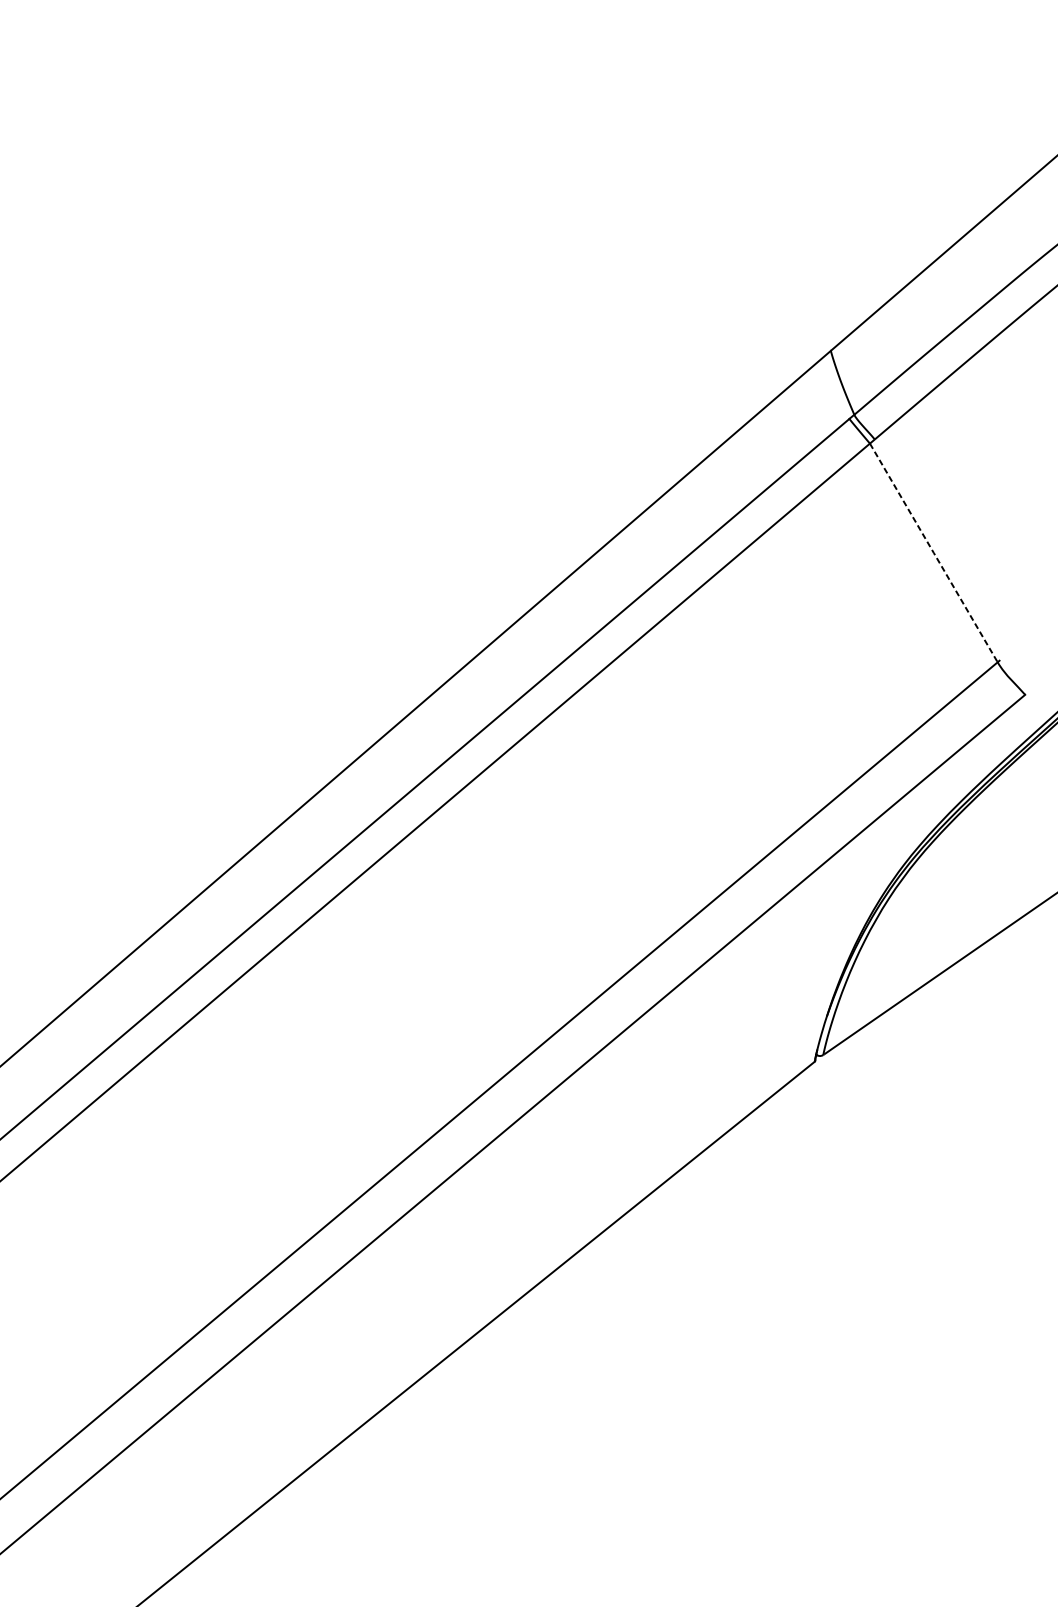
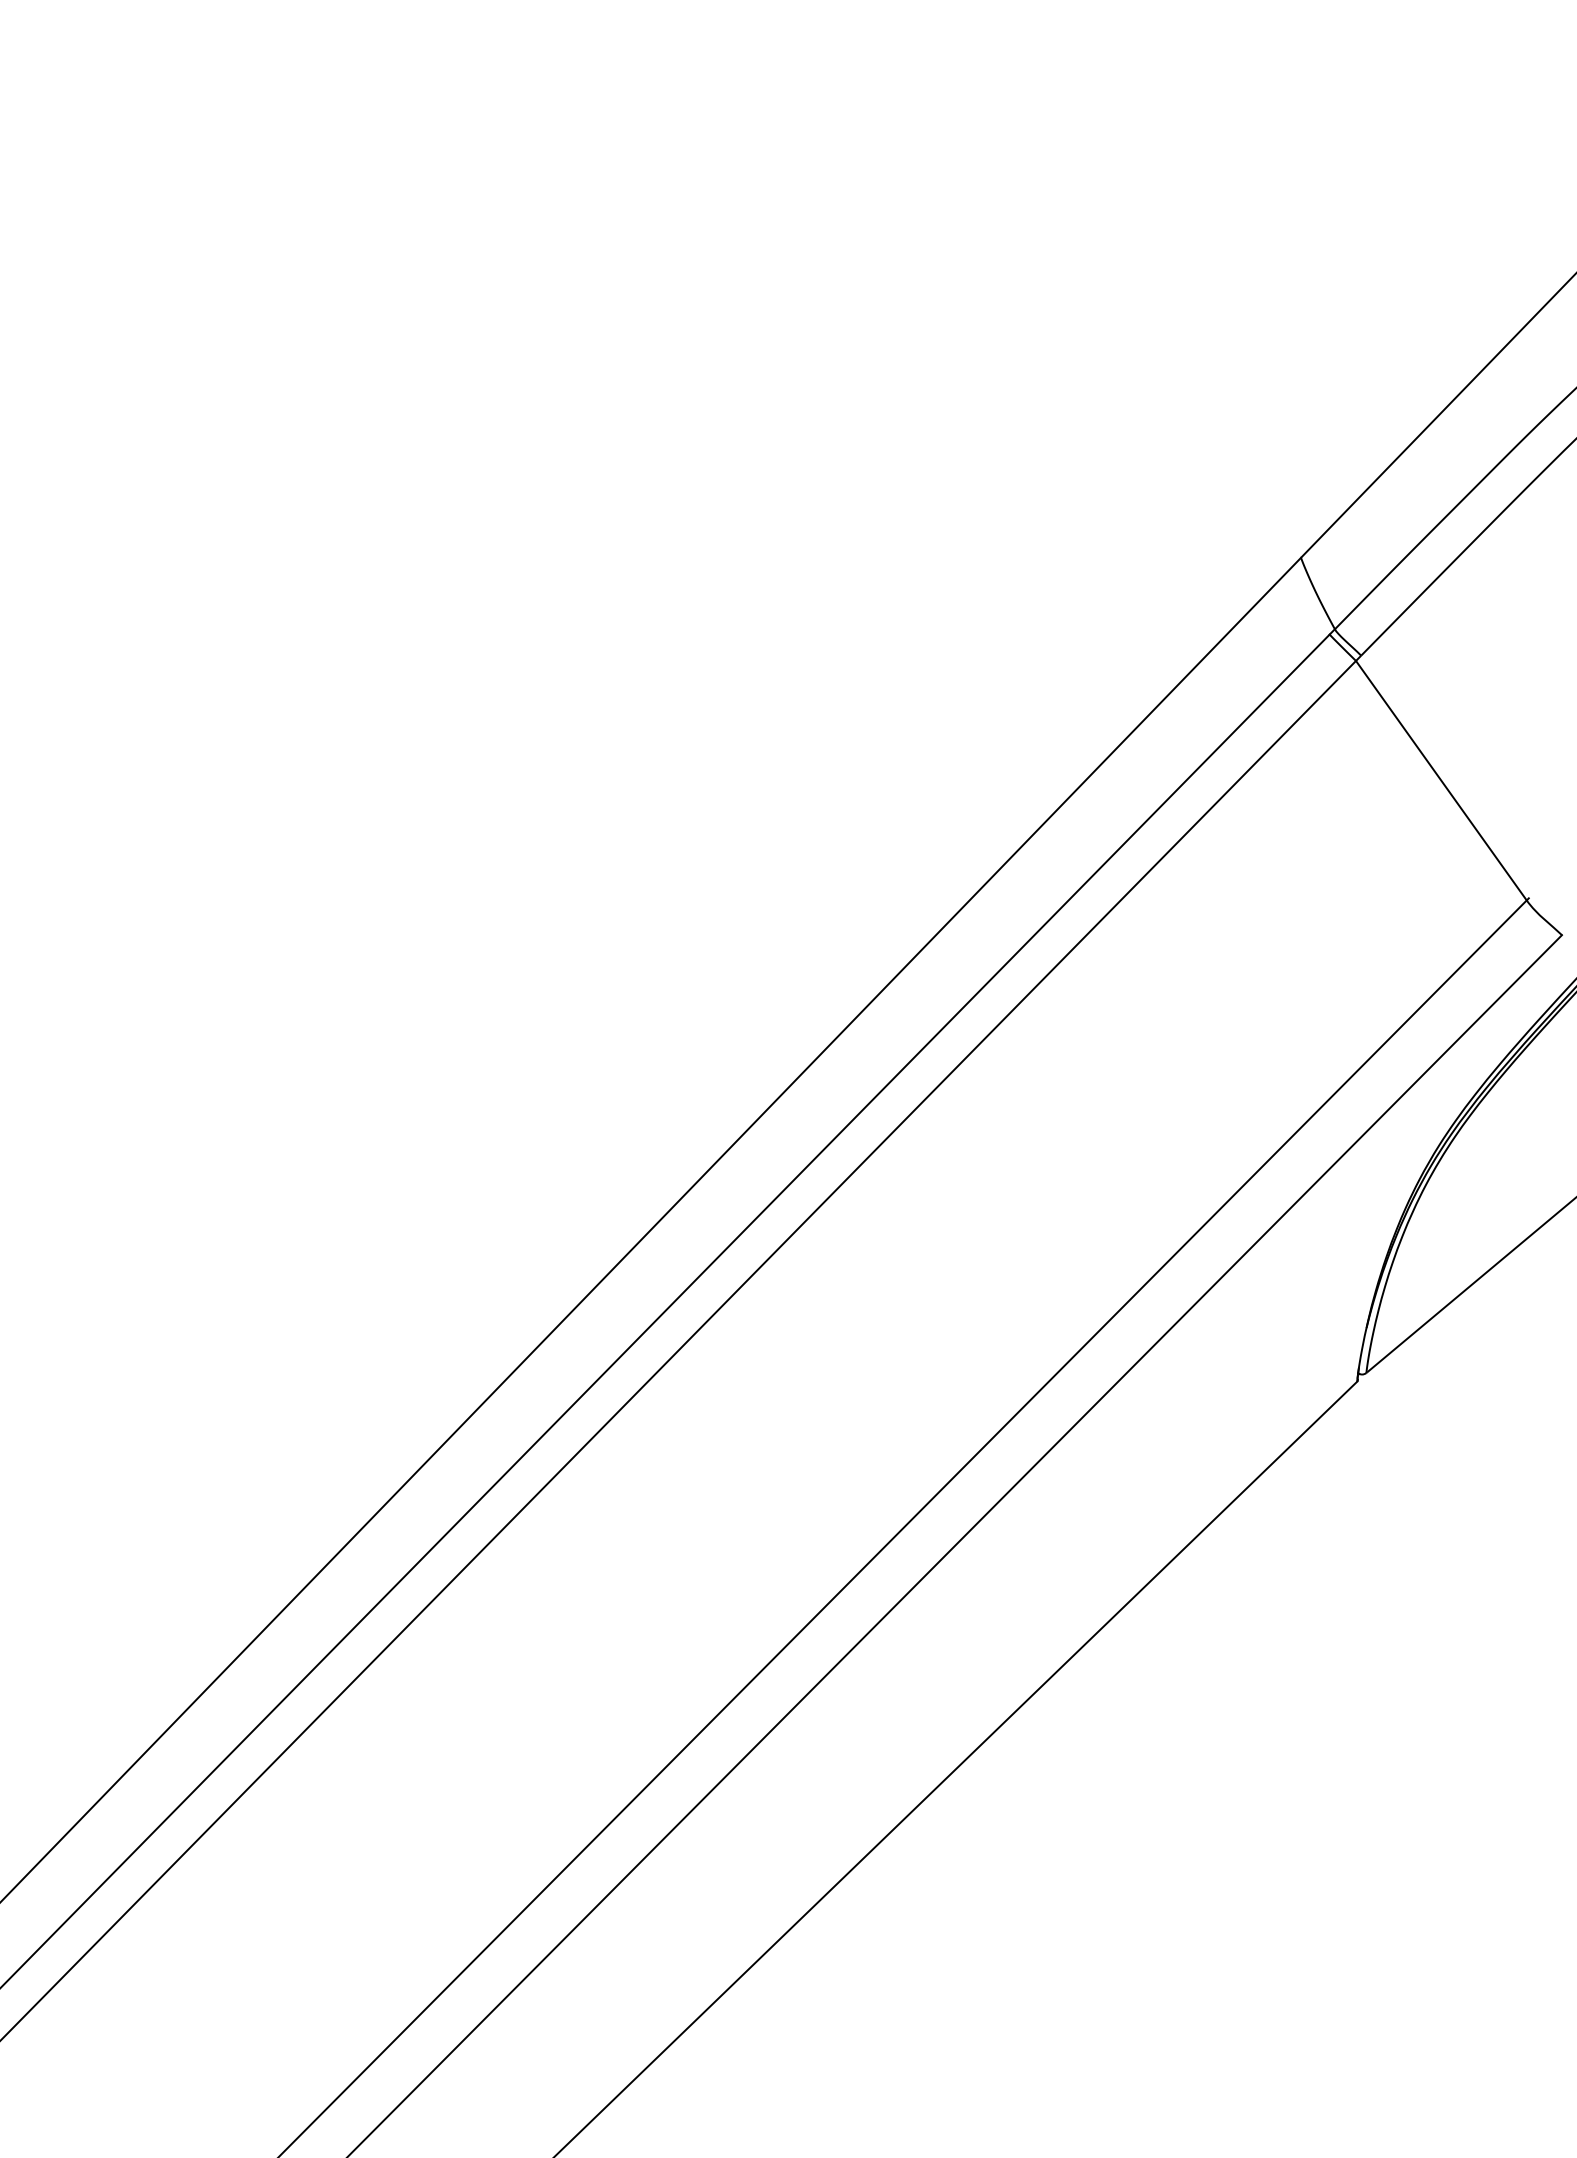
line: (933, 552) -> (1441, 780), dashed -> solid

